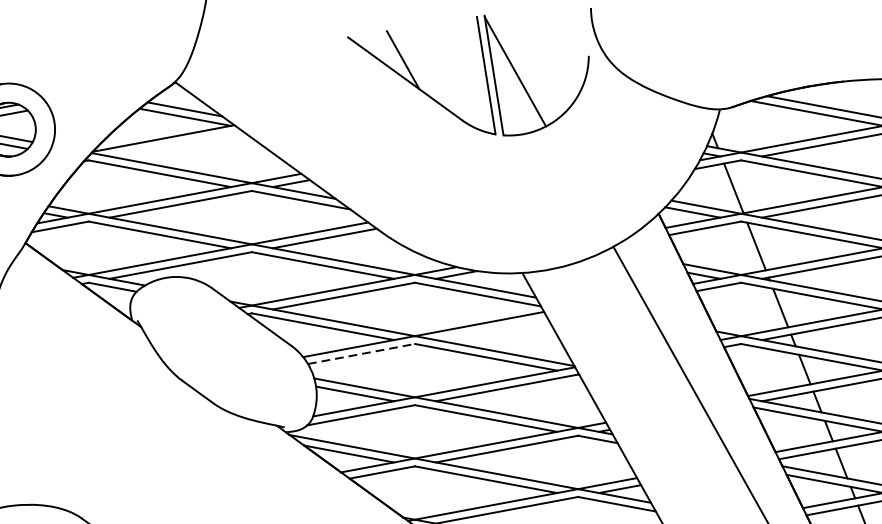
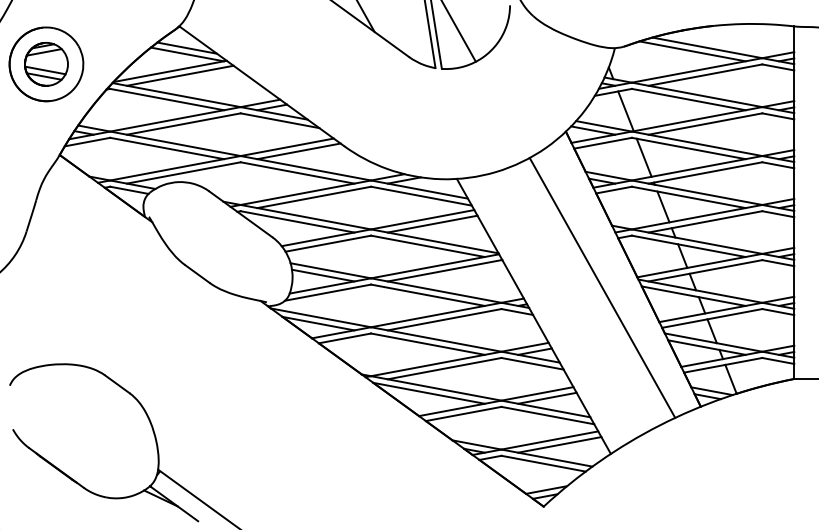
line: (175, 143) -> (179, 75), added
line: (491, 328) -> (432, 223), added
line: (361, 353) -> (328, 243), dashed -> solid

